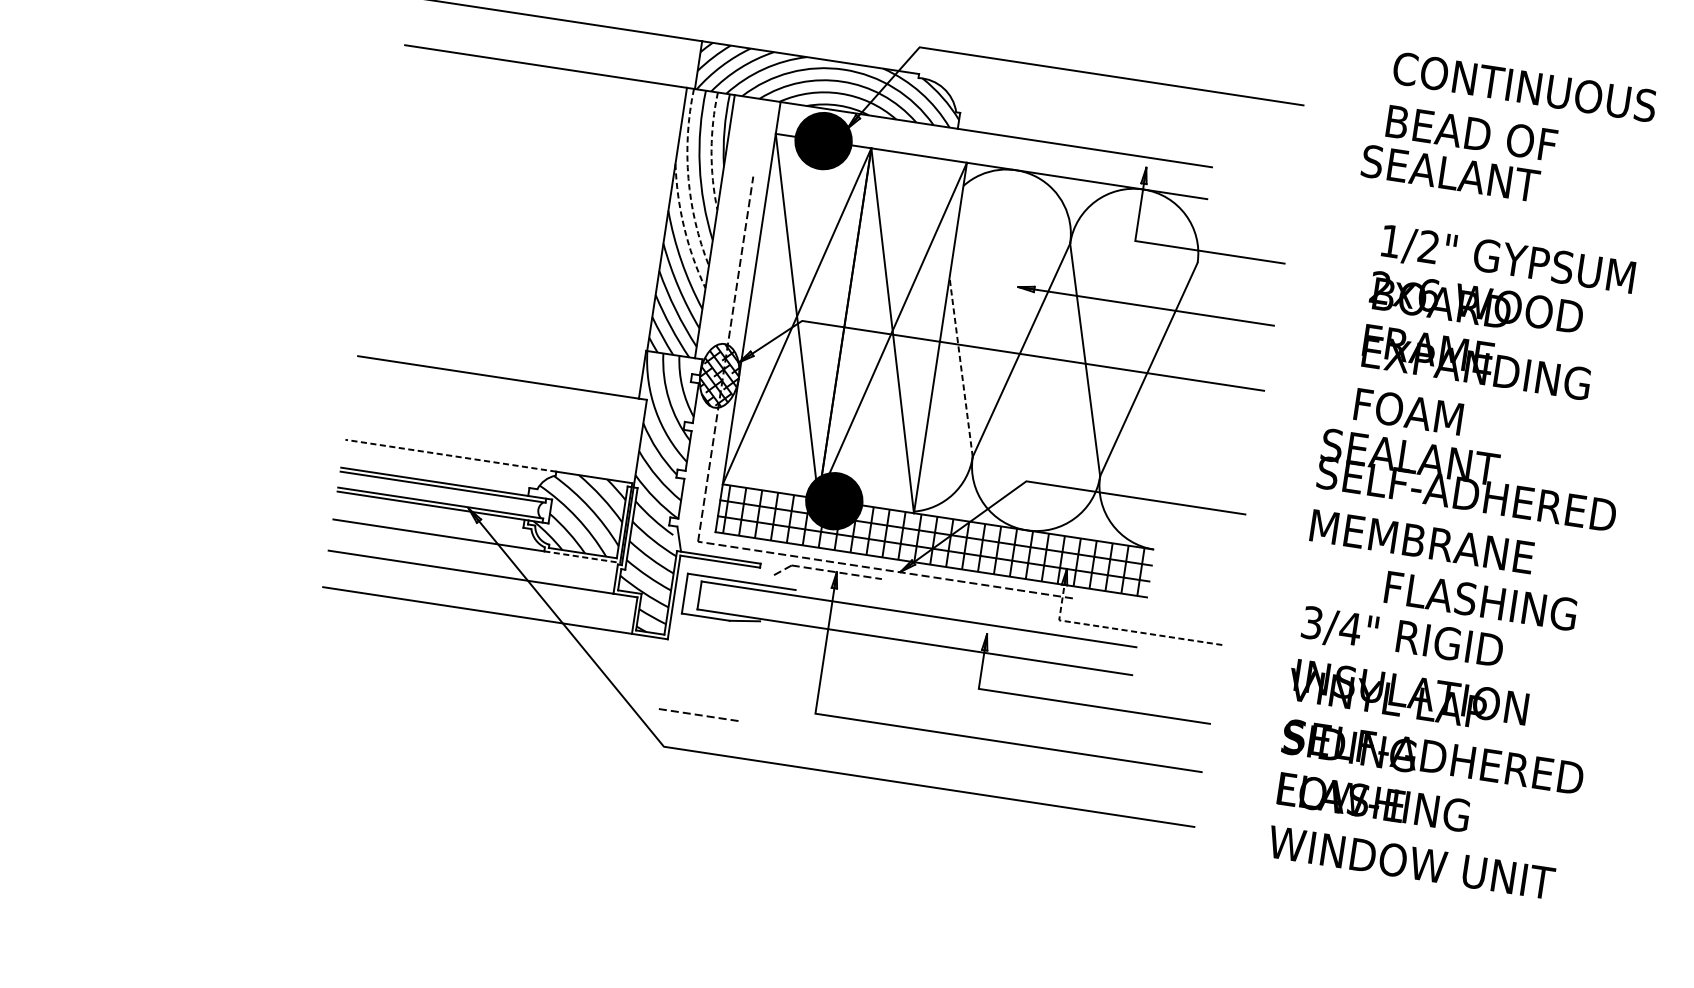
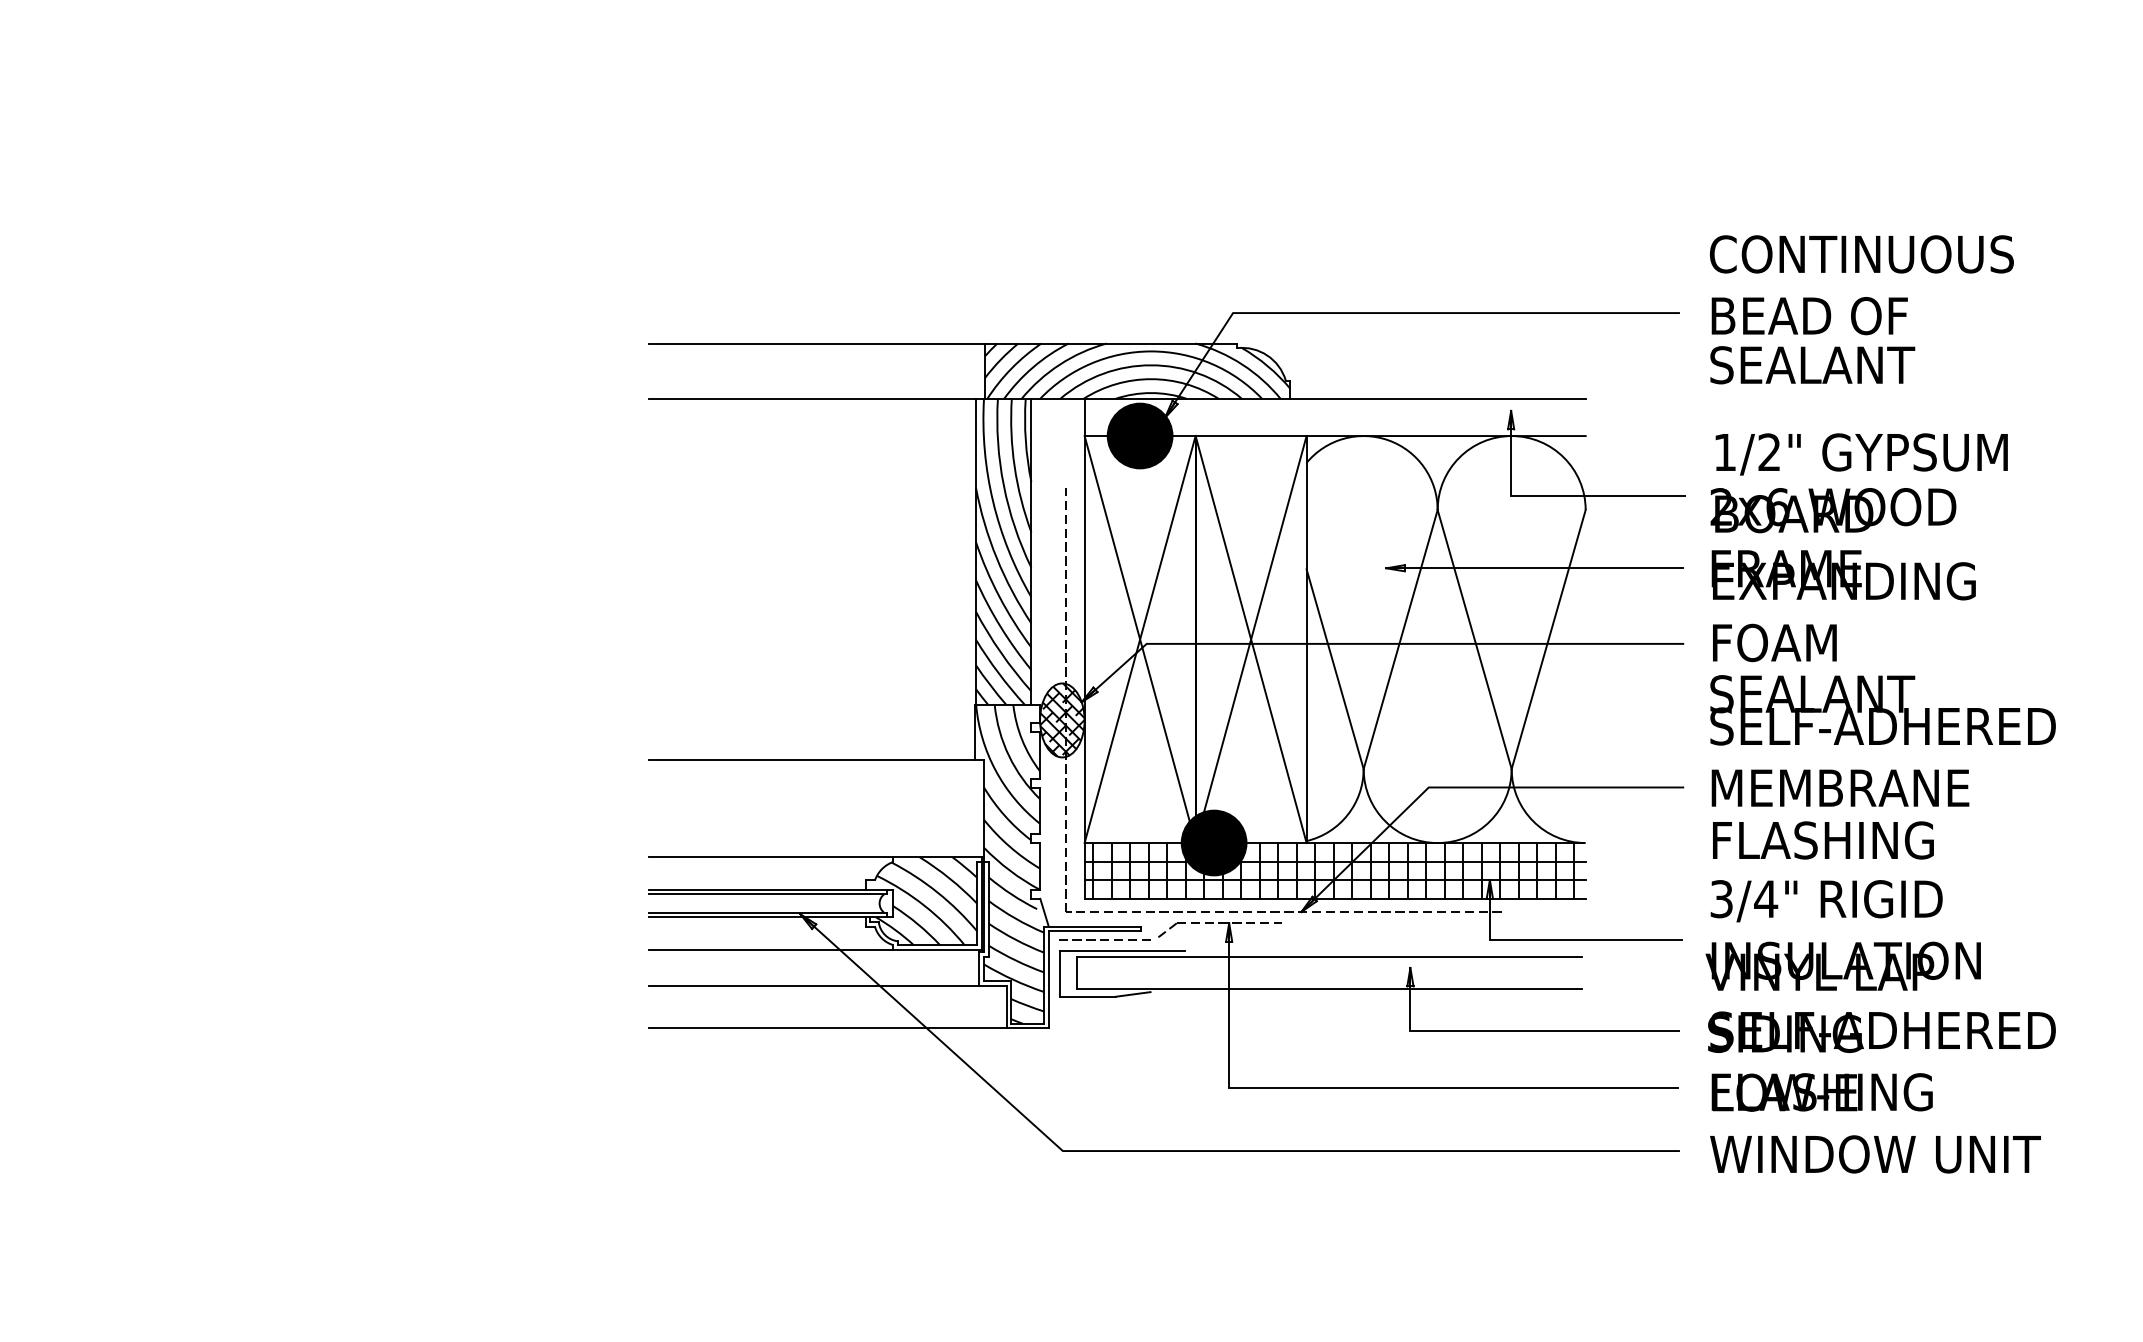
text: (1520, 113) -> (1861, 285), moved
arc: (711, 150) -> (1014, 466), dashed -> solid
text: (1450, 173) -> (1812, 365), moved
arc: (688, 178) -> (993, 501), dashed -> solid
arc: (683, 227) -> (996, 558), dashed -> solid
text: (1493, 340) -> (1858, 547), moved
line: (961, 367) -> (1335, 669), dashed -> solid
line: (450, 455) -> (770, 857), dashed -> solid
text: (1464, 506) -> (1882, 740), moved
line: (583, 557) -> (938, 949), dashed -> solid
text: (1481, 601) -> (1823, 840), moved
line: (1115, 628) -> (1555, 939), dashed -> solid
line: (698, 714) -> (1104, 939), moved
text: (1432, 753) -> (1880, 1026), moved

